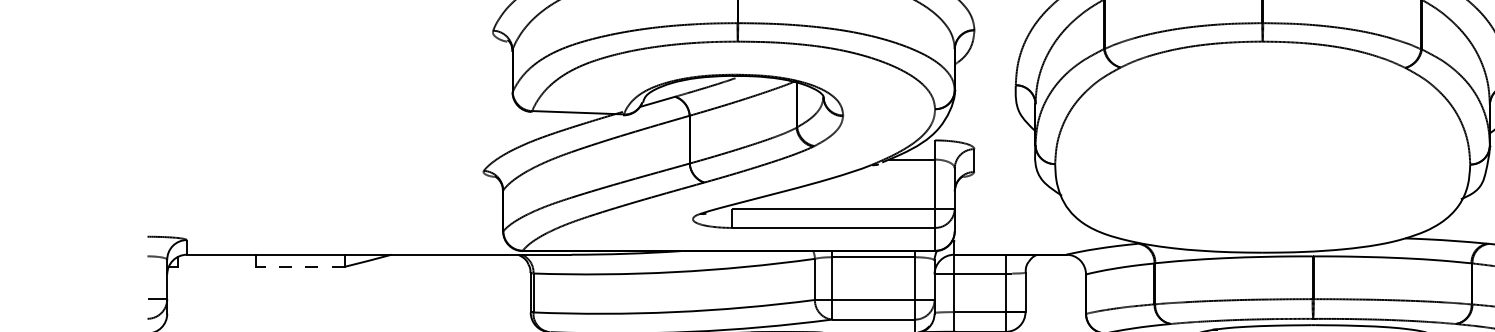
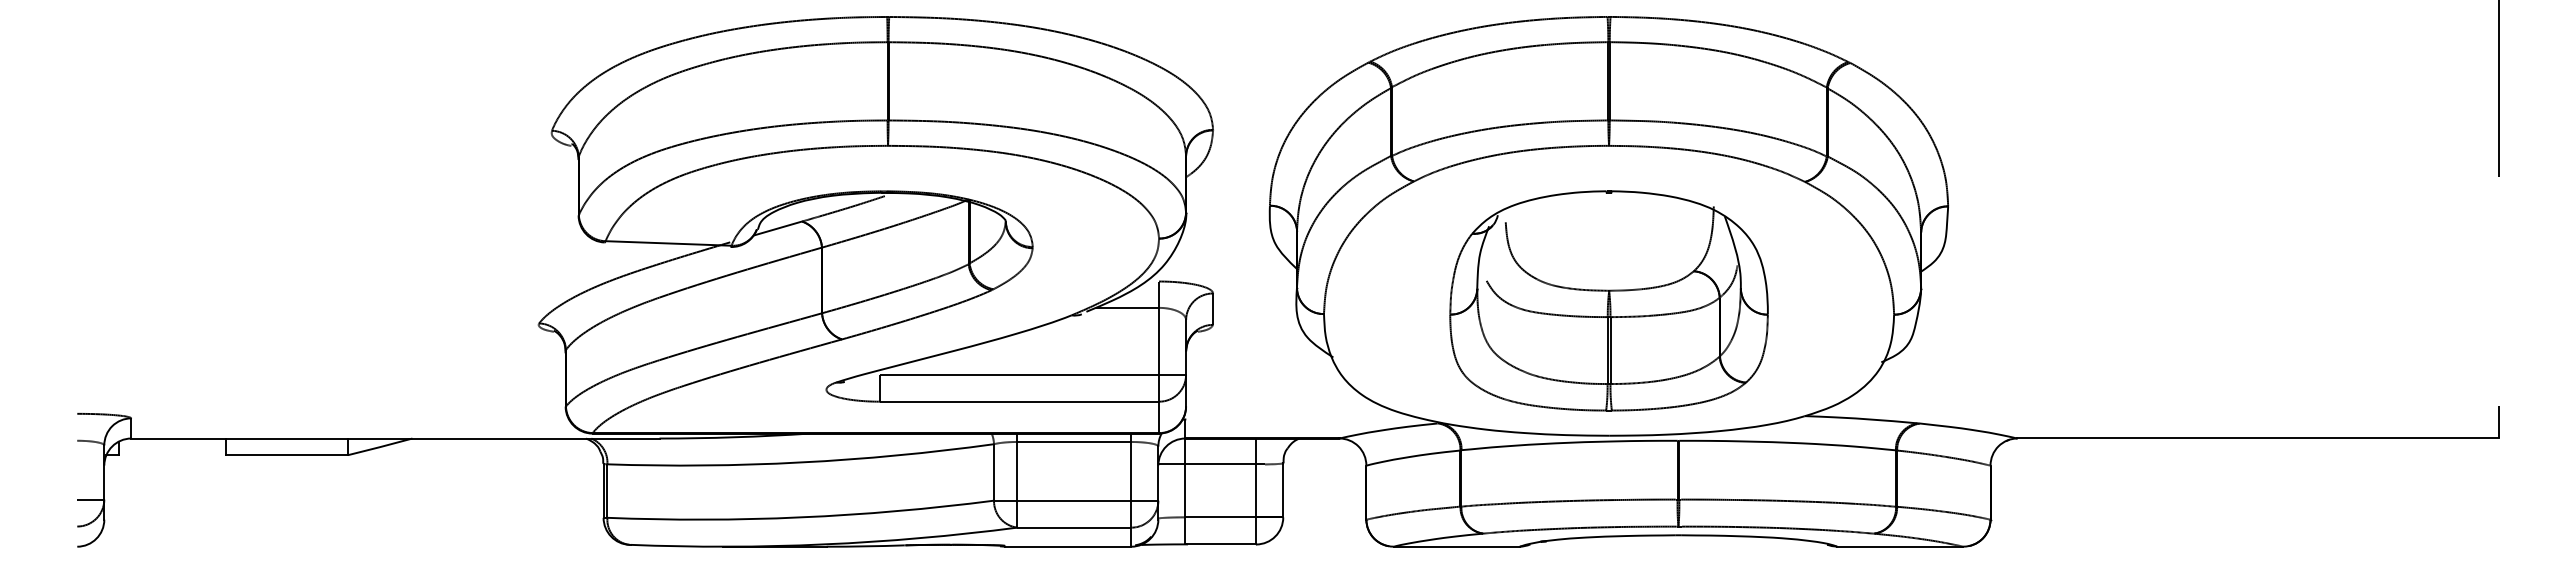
part: (1262, 154) -> (1608, 300), added
line: (299, 267) -> (286, 455), dashed -> solid

